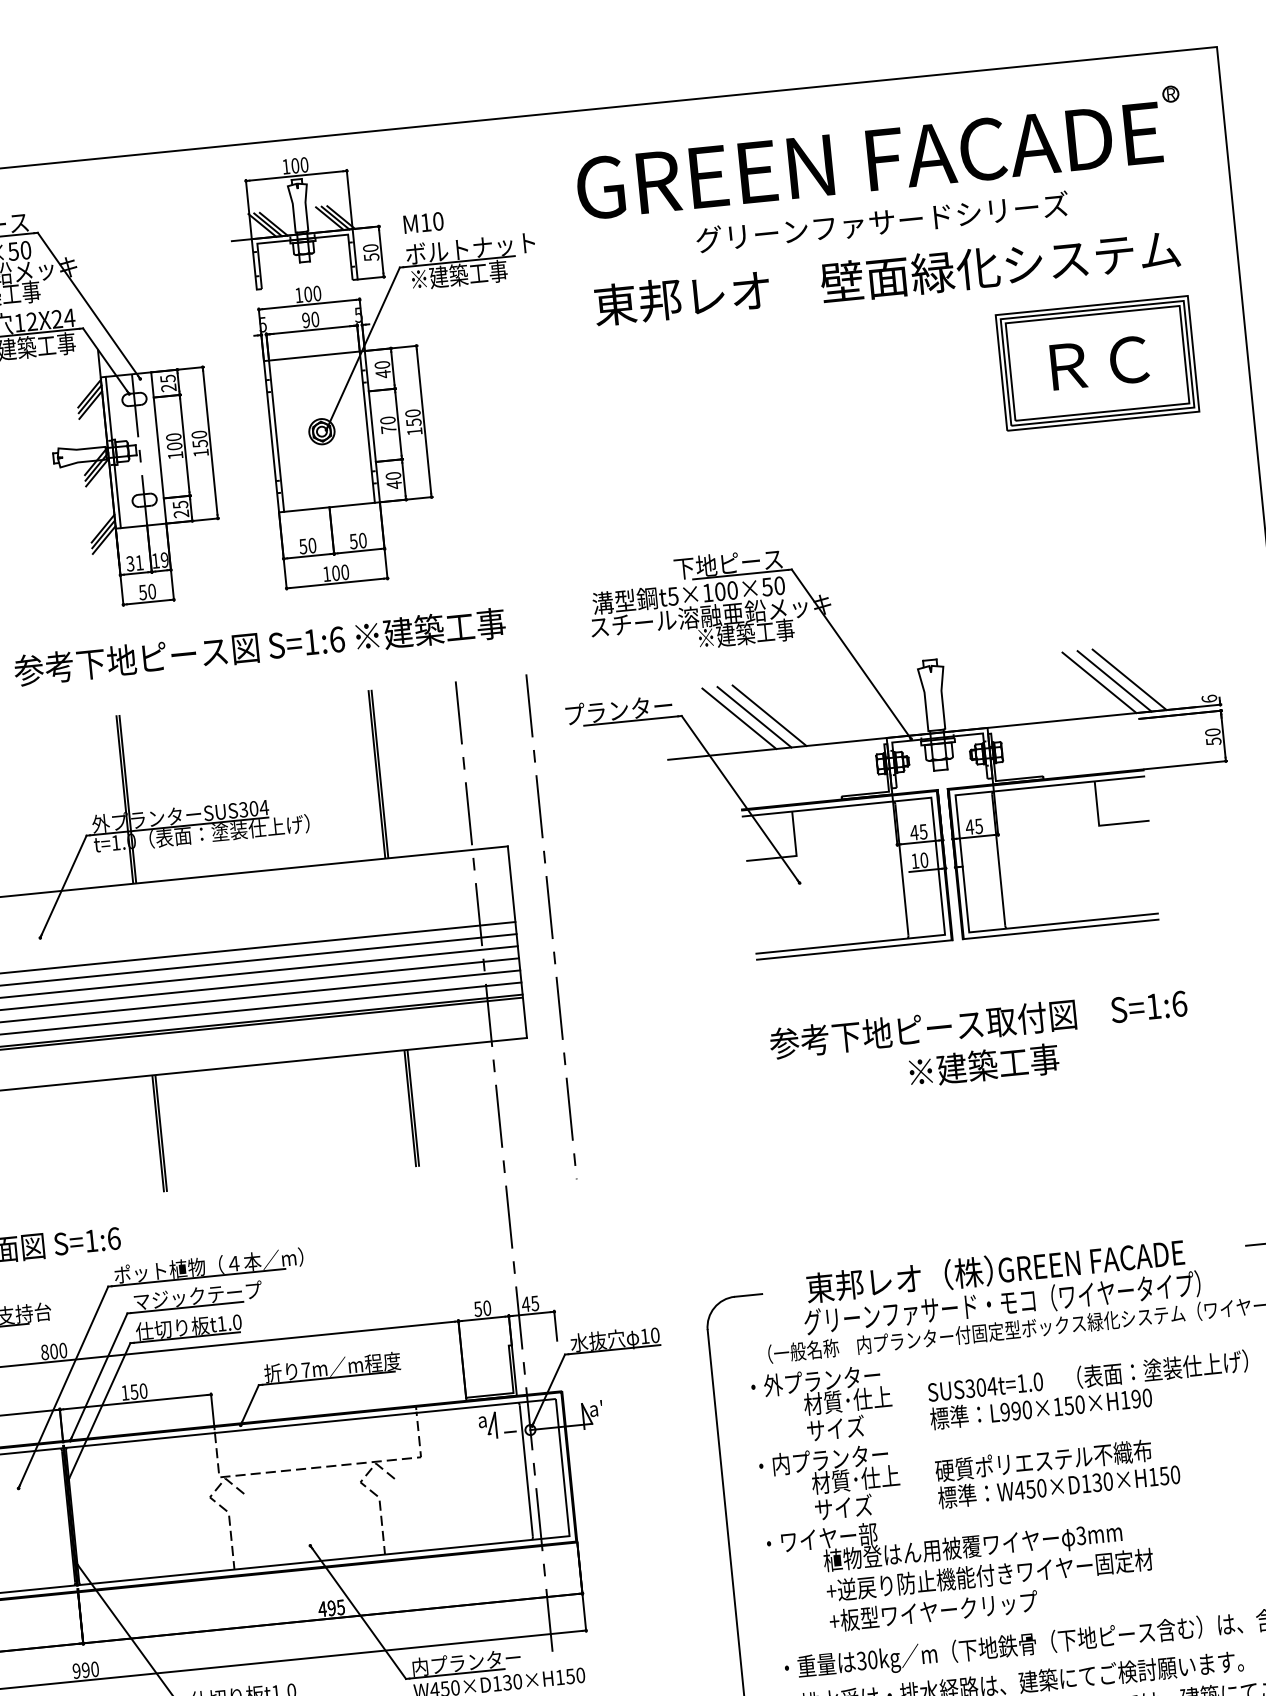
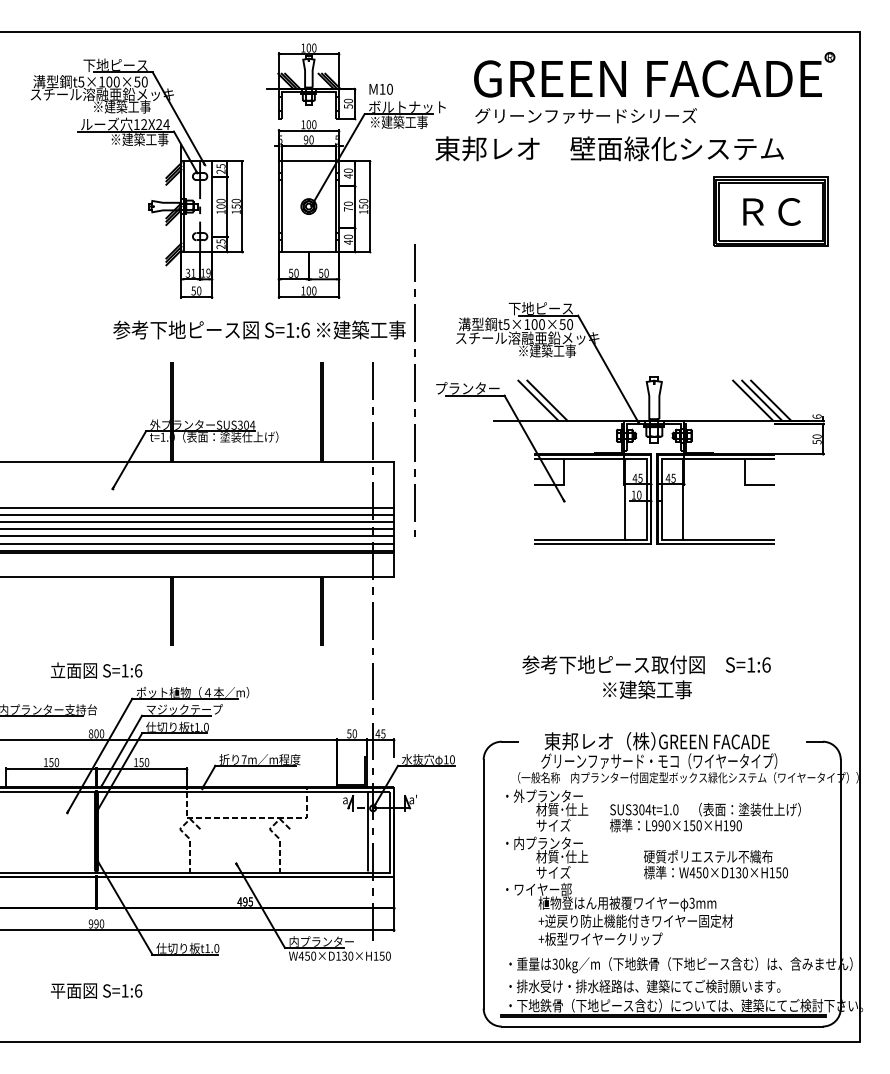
text: (881, 221) -> (585, 115), moved
text: (886, 276) -> (609, 148), moved
line: (769, 715) -> (556, 400), removed
line: (549, 920) -> (414, 390), moved
text: (980, 1044) -> (646, 677), moved
text: (1056, 1472) -> (715, 864), moved

